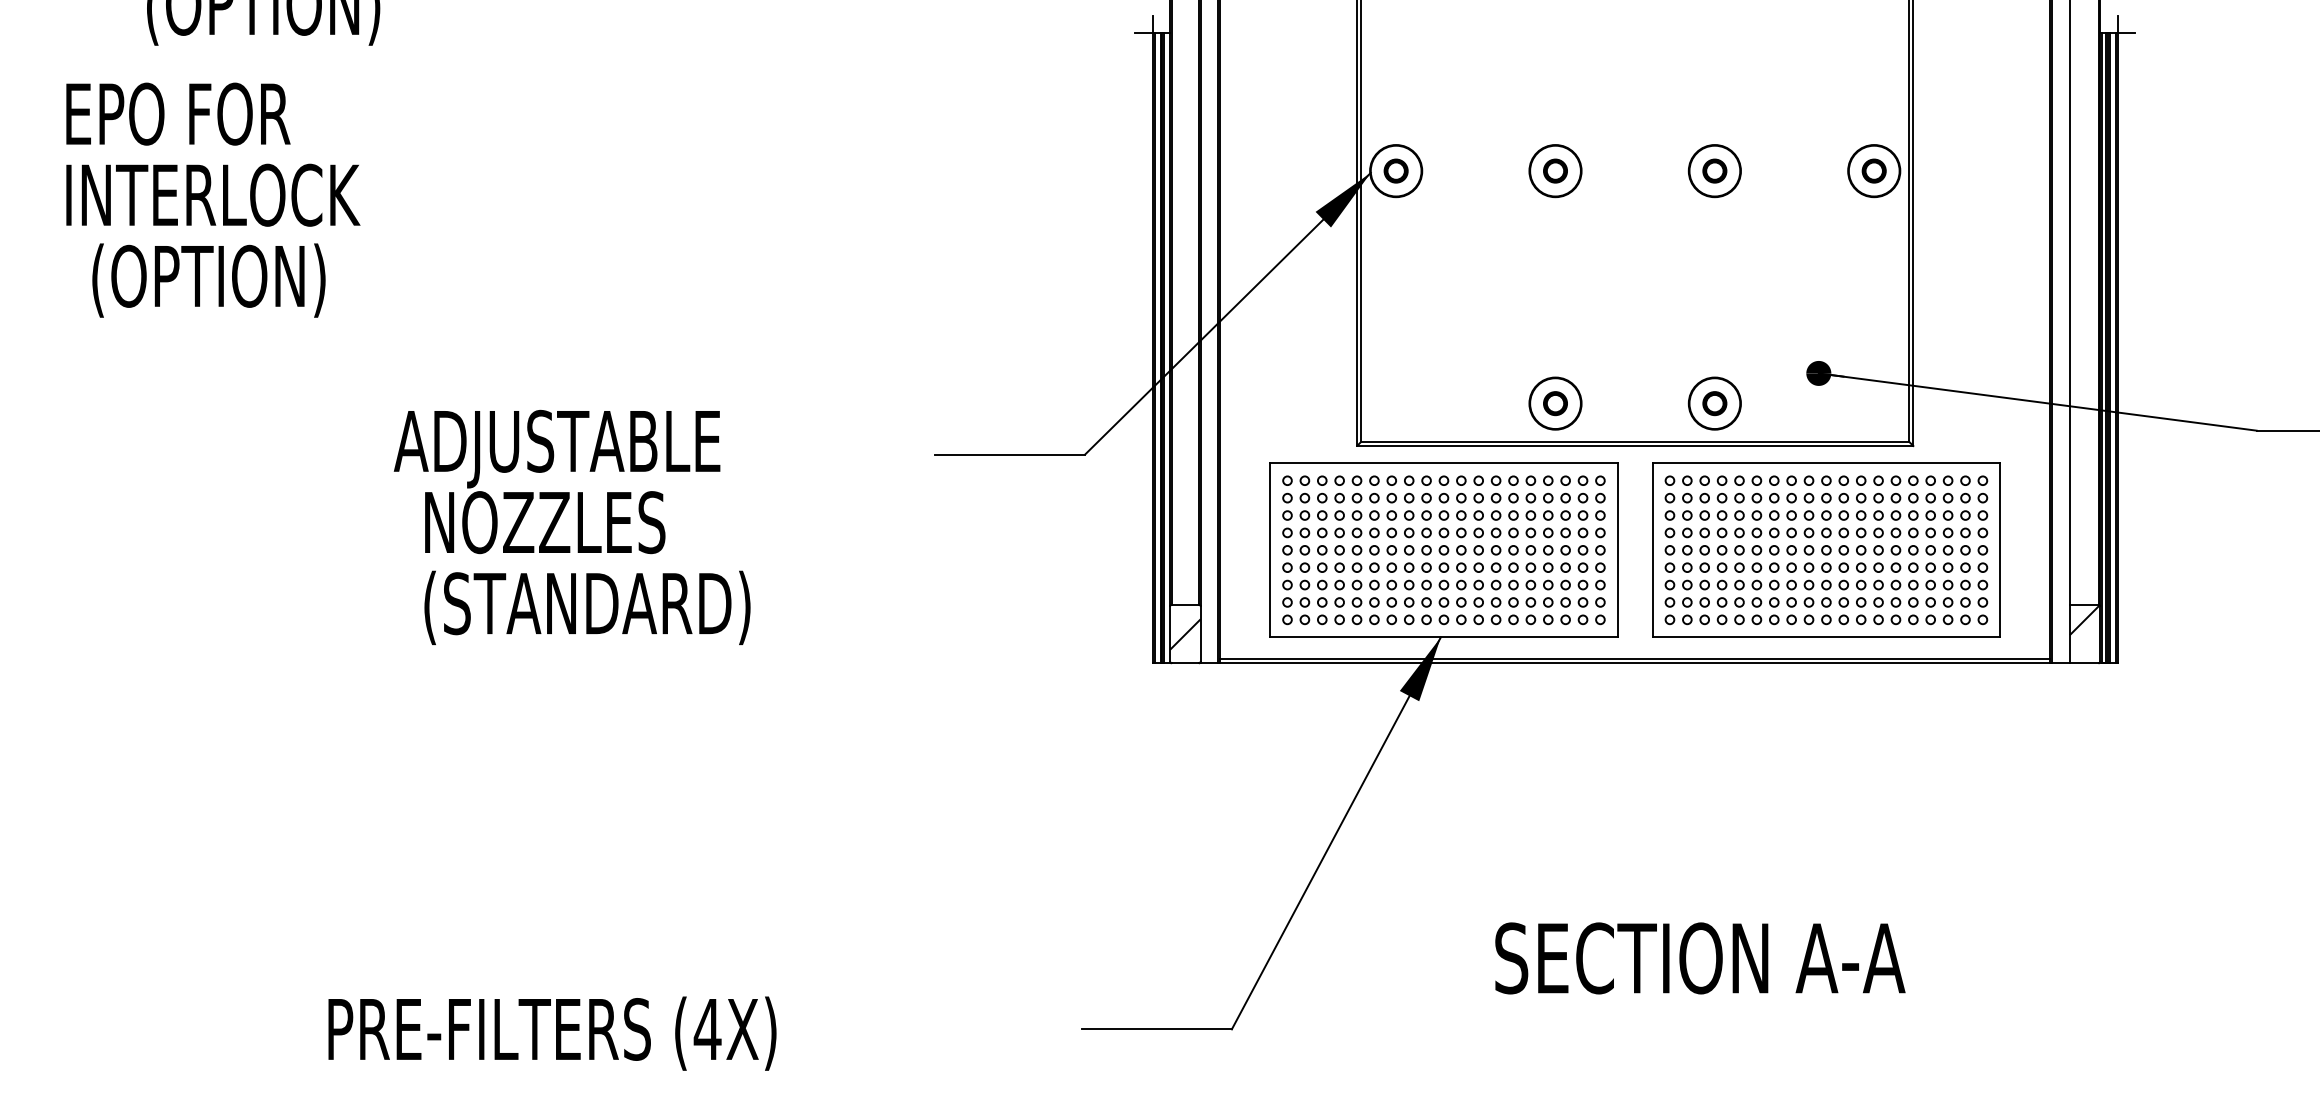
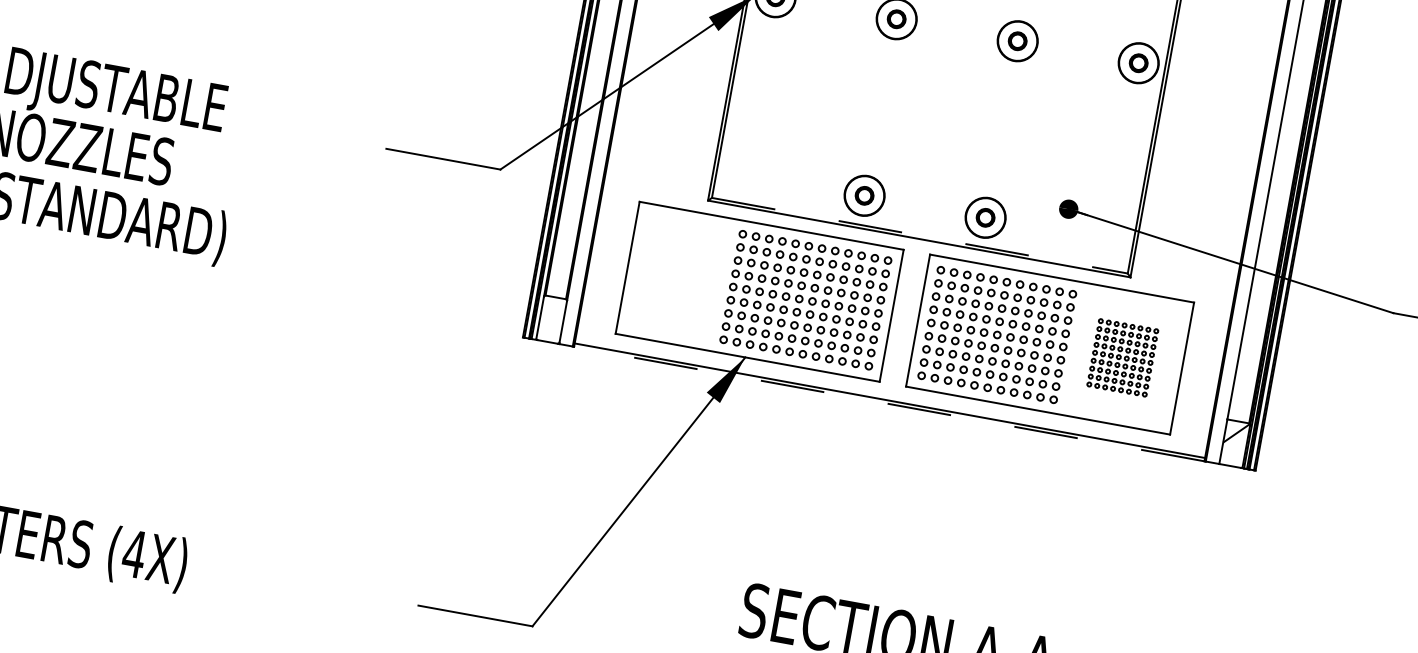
line: (1635, 441) -> (920, 235), solid -> dashed
part: (1339, 550) -> (680, 277), removed
part: (1922, 550) -> (1123, 358), size x0.6
hatch: (1185, 634) -> (551, 320), removed
line: (1634, 663) -> (888, 404), solid -> dashed

